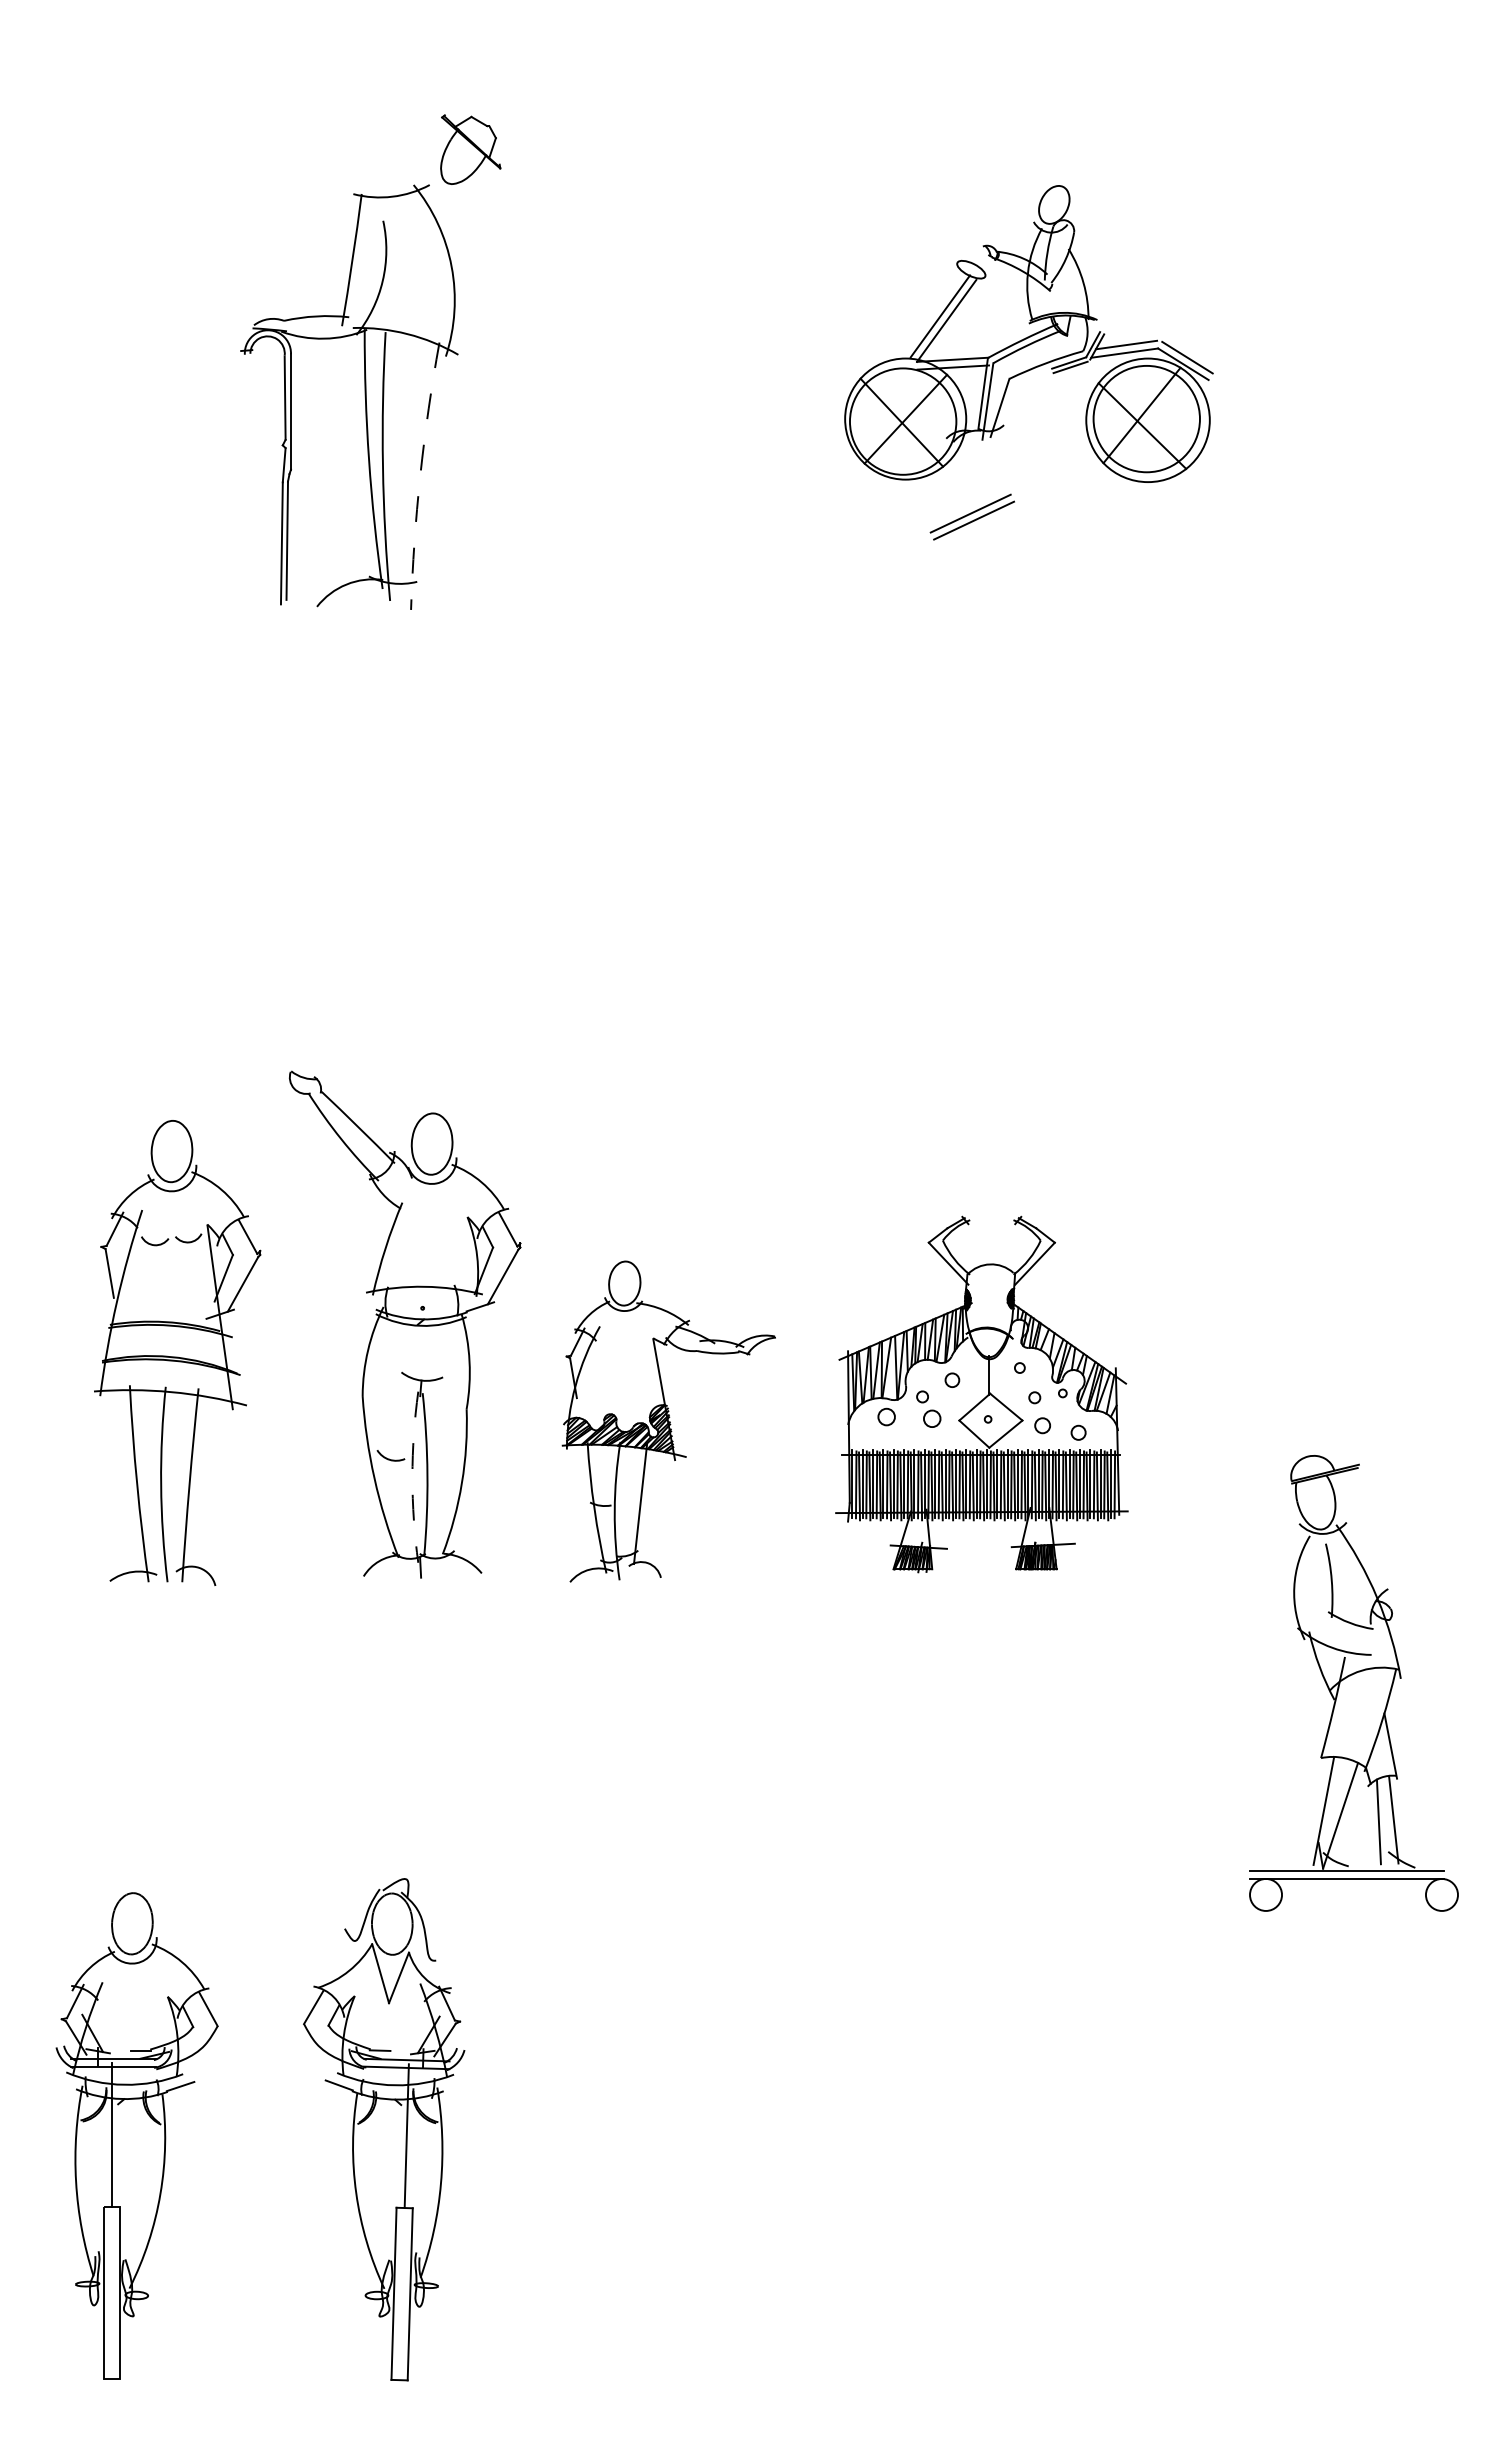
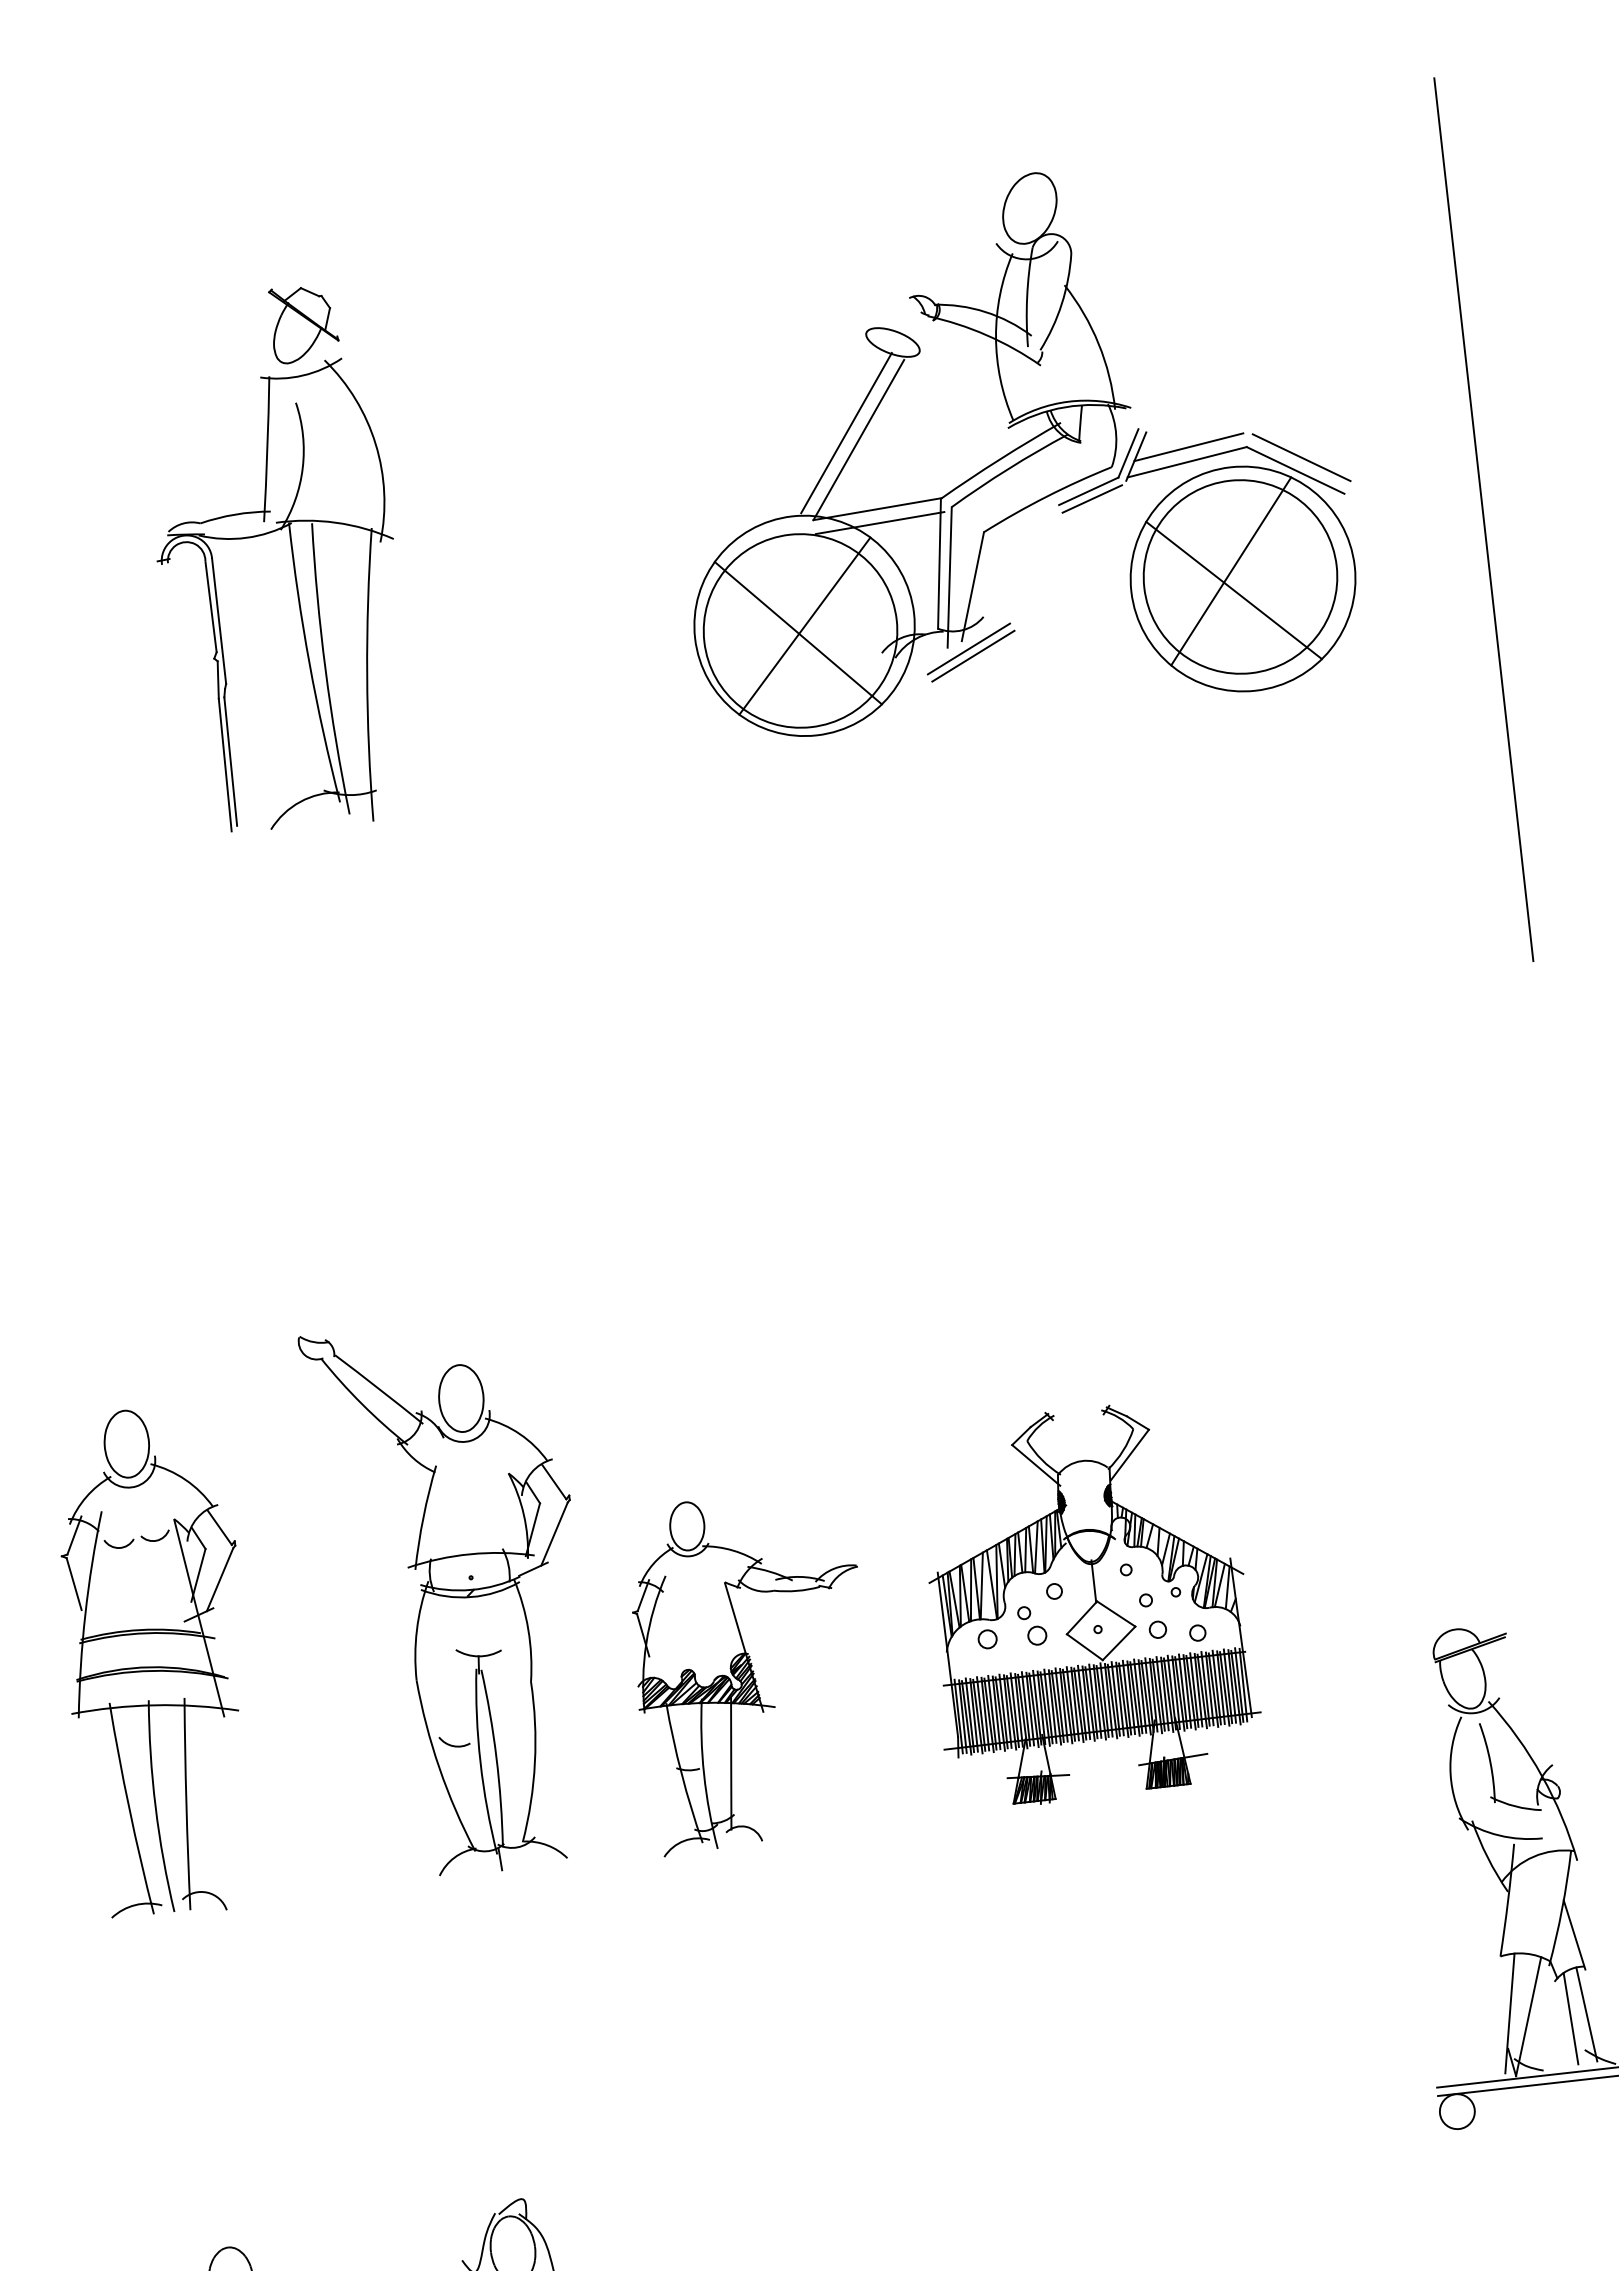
part: (470, 149) -> (303, 323), moved
part: (1028, 333) -> (1009, 446), size x1.67
line: (1452, 448) -> (1483, 519), added
arc: (420, 475) -> (367, 674), dashed -> solid
part: (177, 1352) -> (157, 1661), moved
arc: (412, 1477) -> (480, 1762), dashed -> solid

